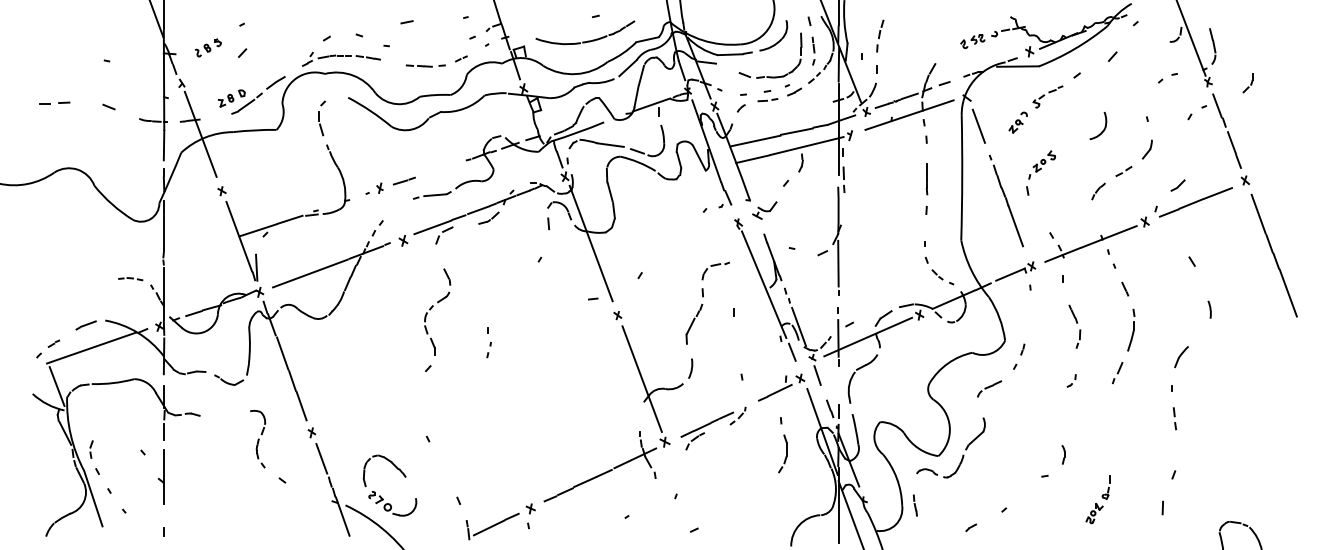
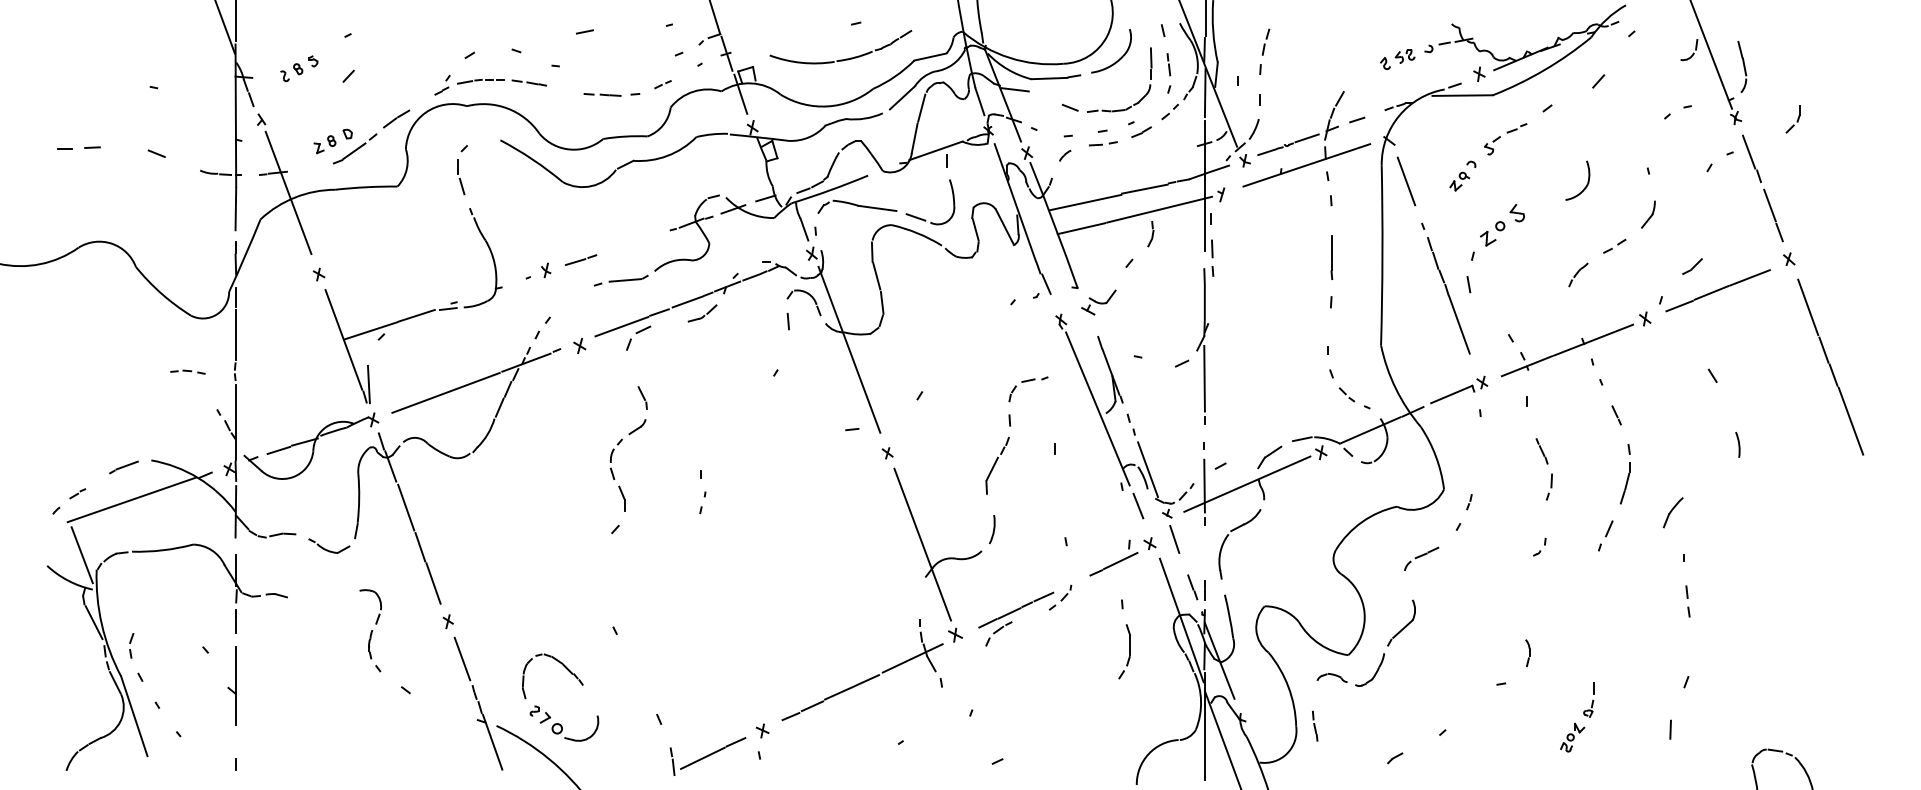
part: (1040, 172) -> (1494, 247), size x1.4
part: (130, 279) -> (187, 372), moved
part: (1181, 357) -> (1673, 513), moved

